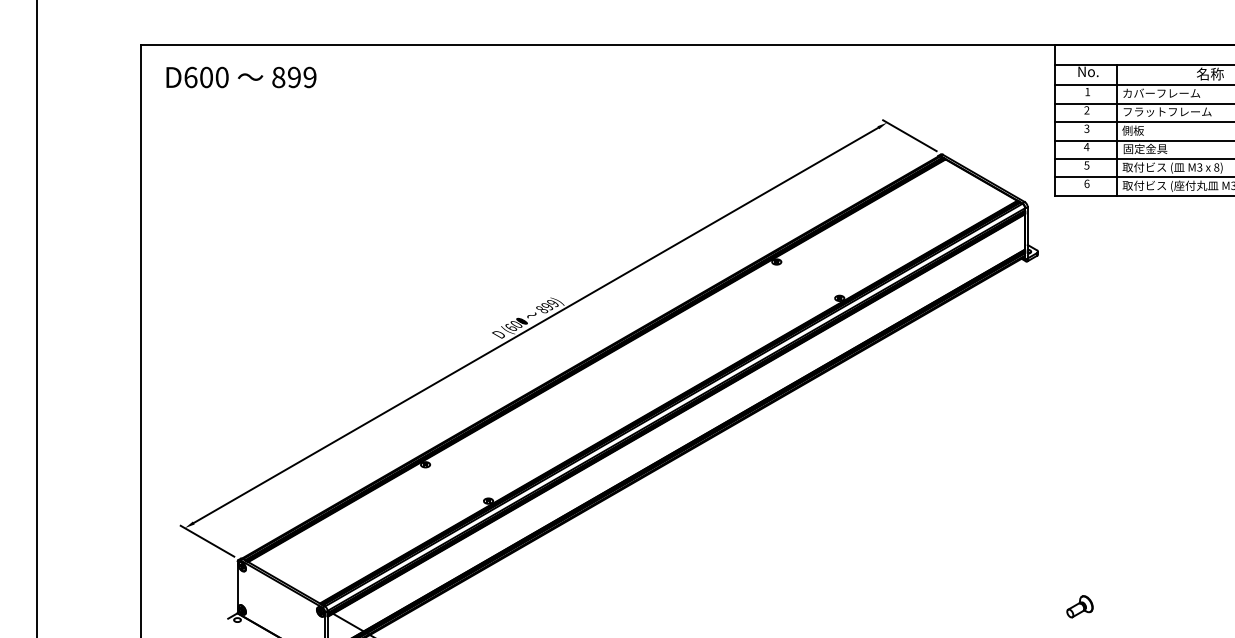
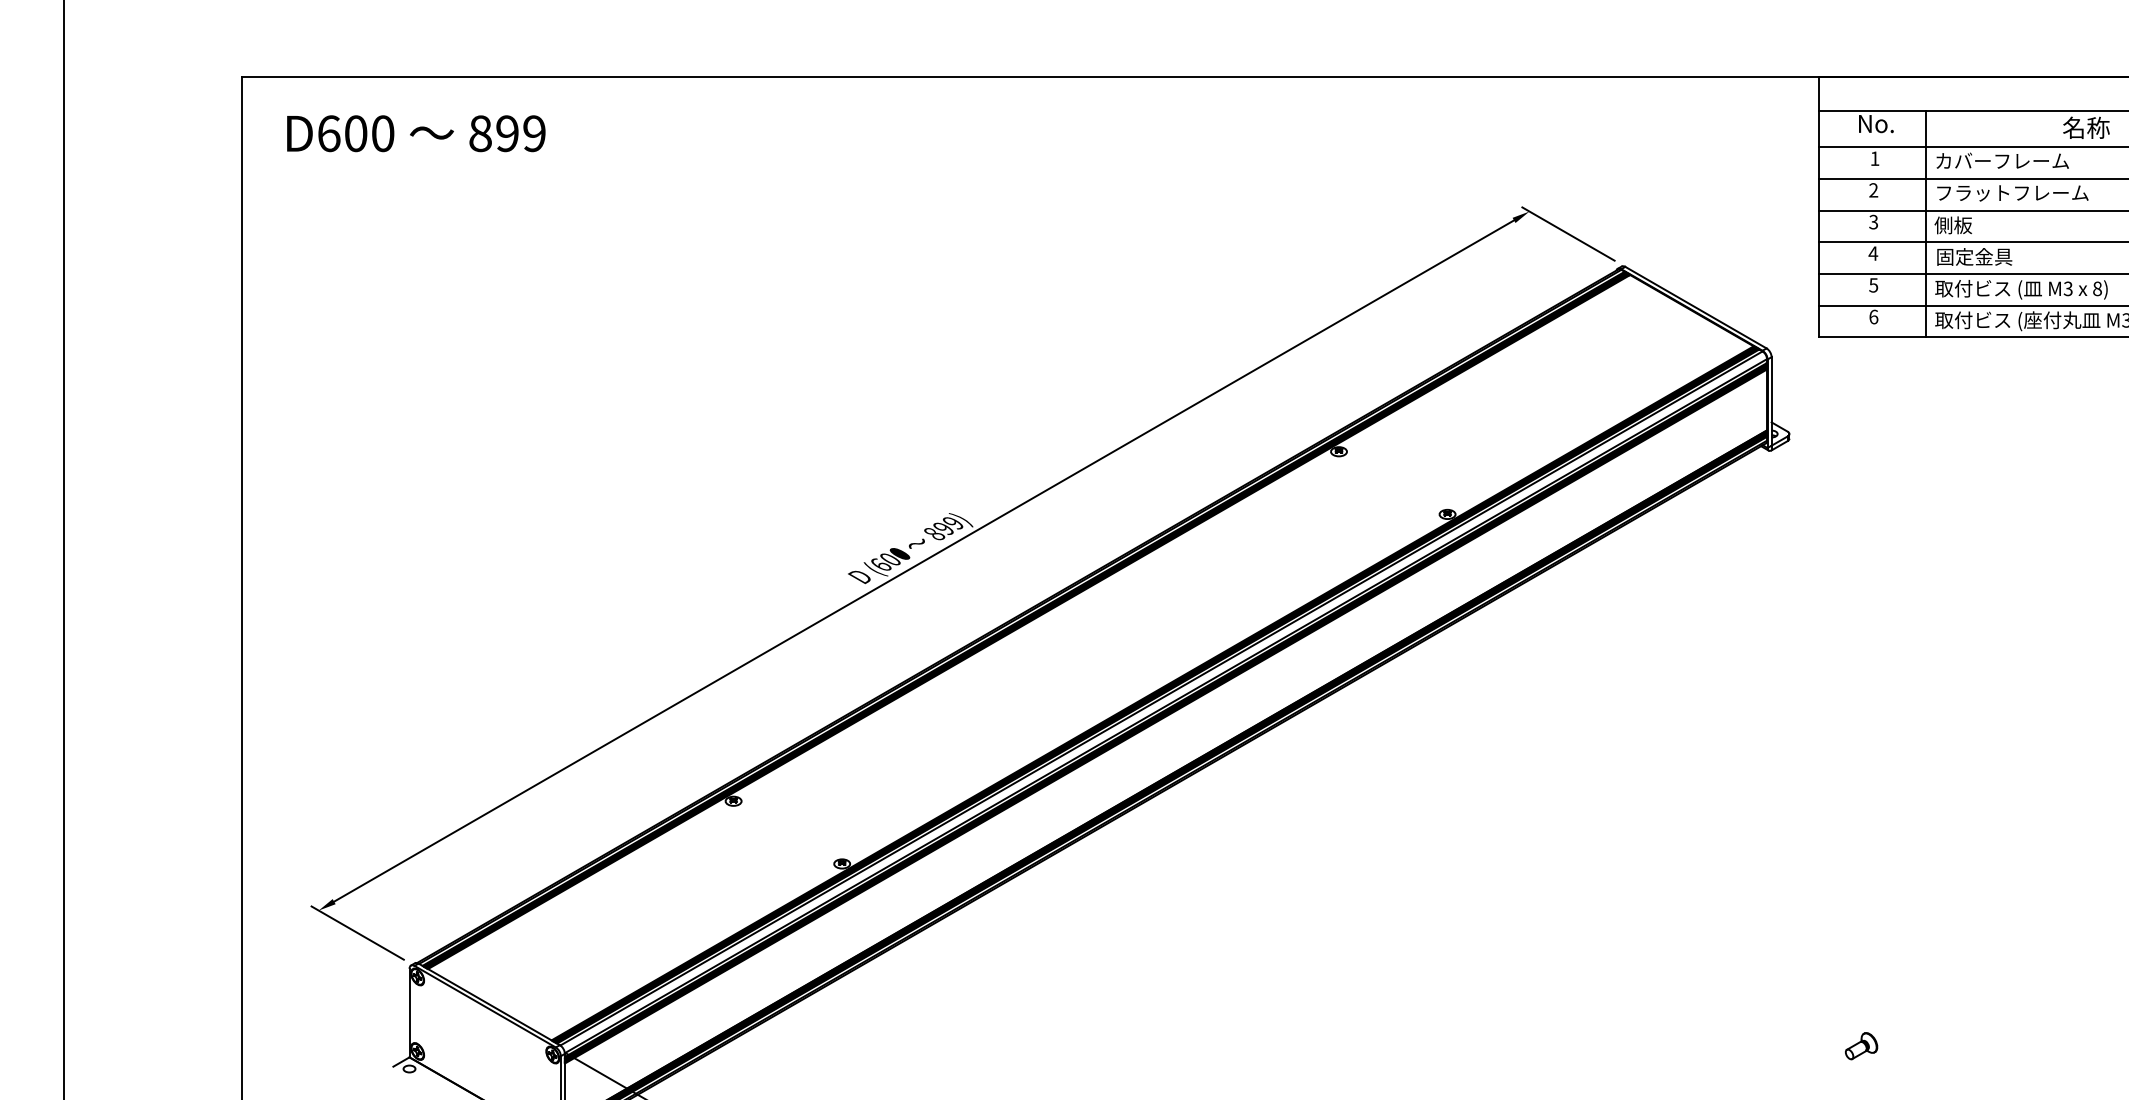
part: (1079, 606) -> (1860, 1045), size x0.71

